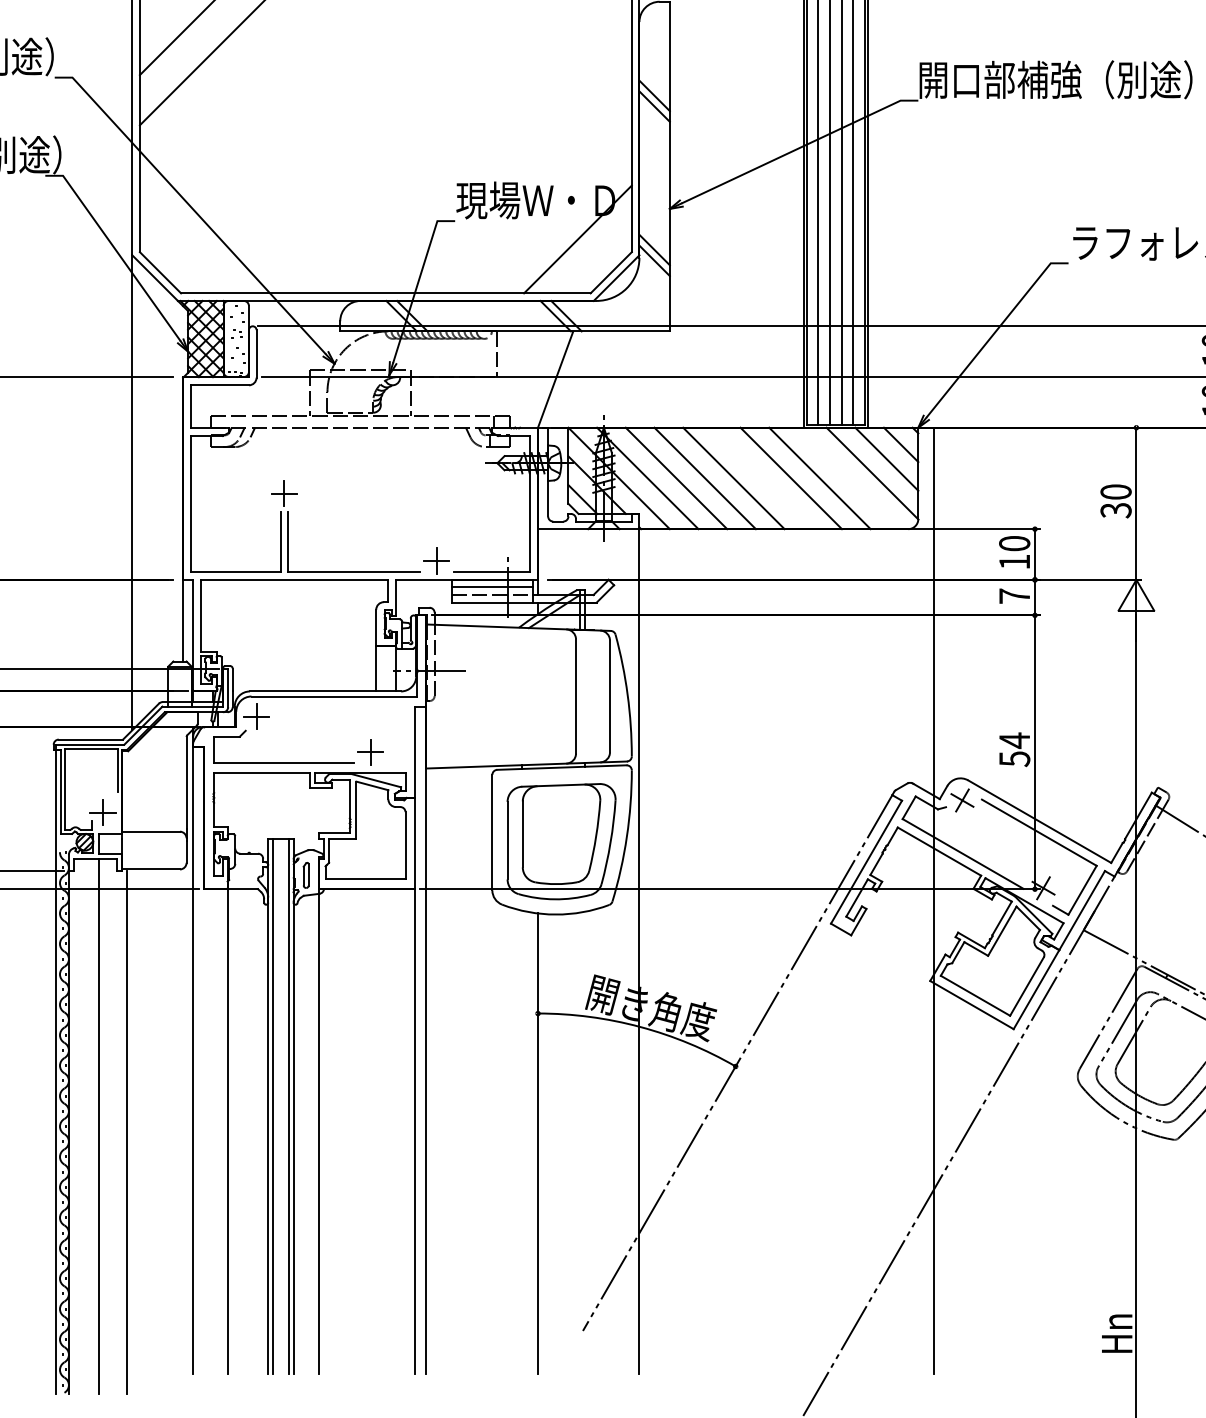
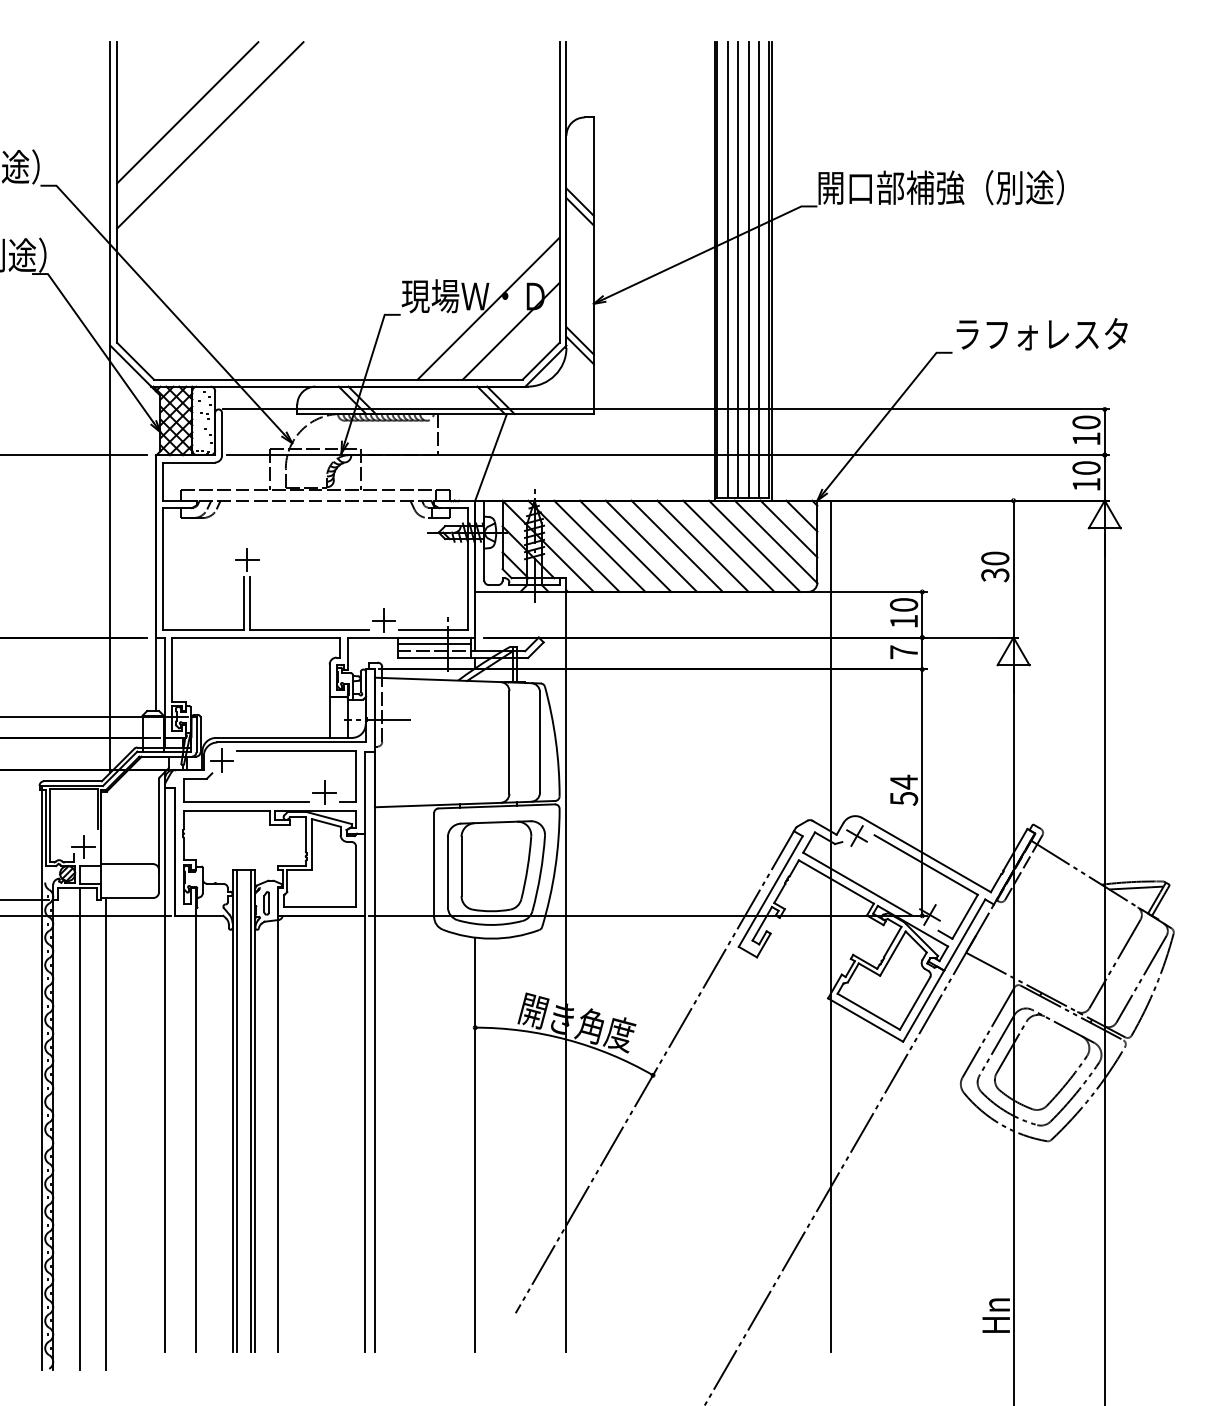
line: (552, 214) -> (488, 308), added
line: (761, 477) -> (676, 545), added
line: (848, 477) -> (754, 545), added
part: (339, 706) -> (296, 751), added

